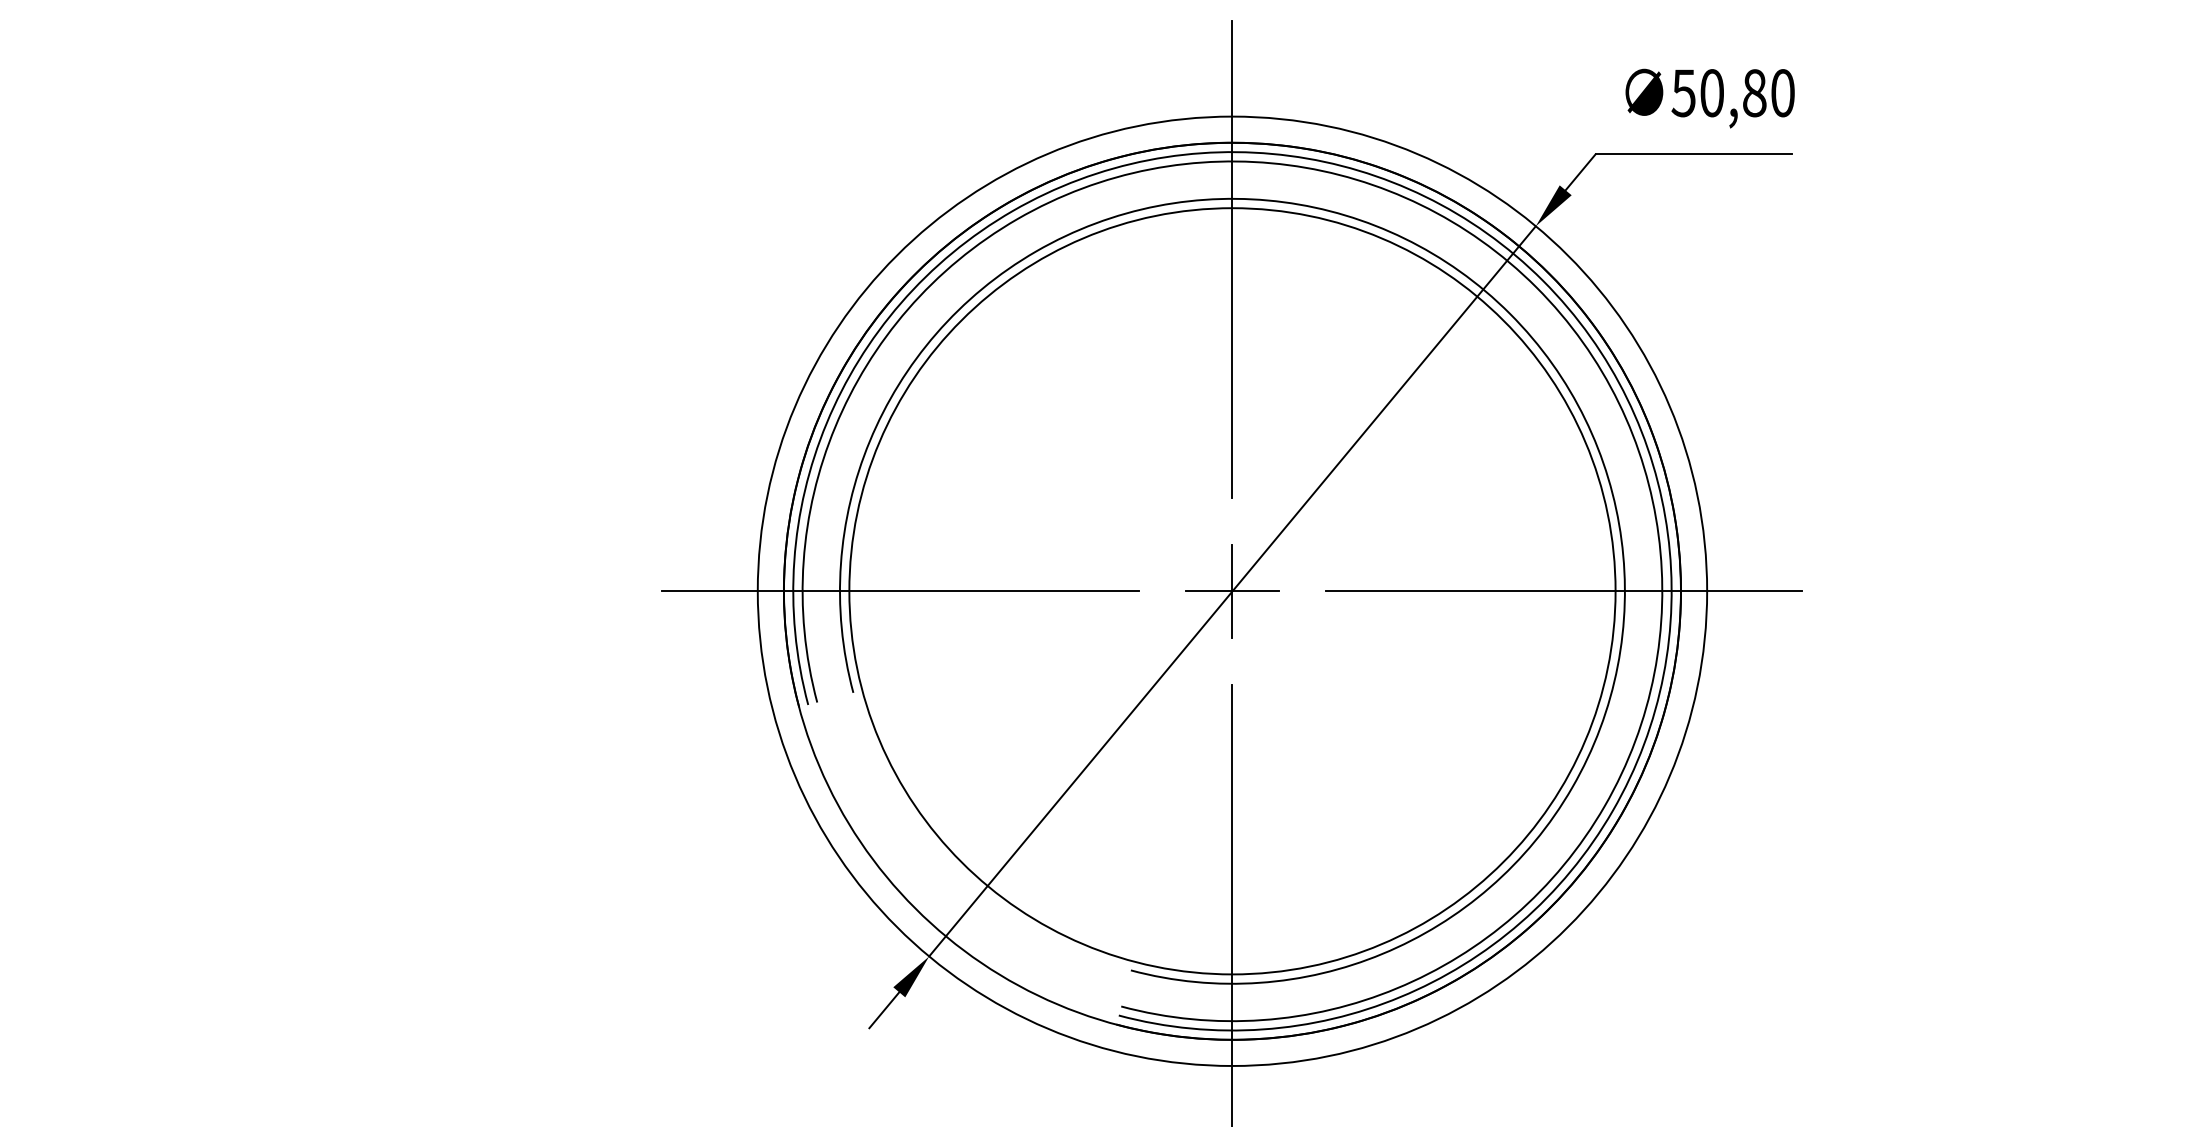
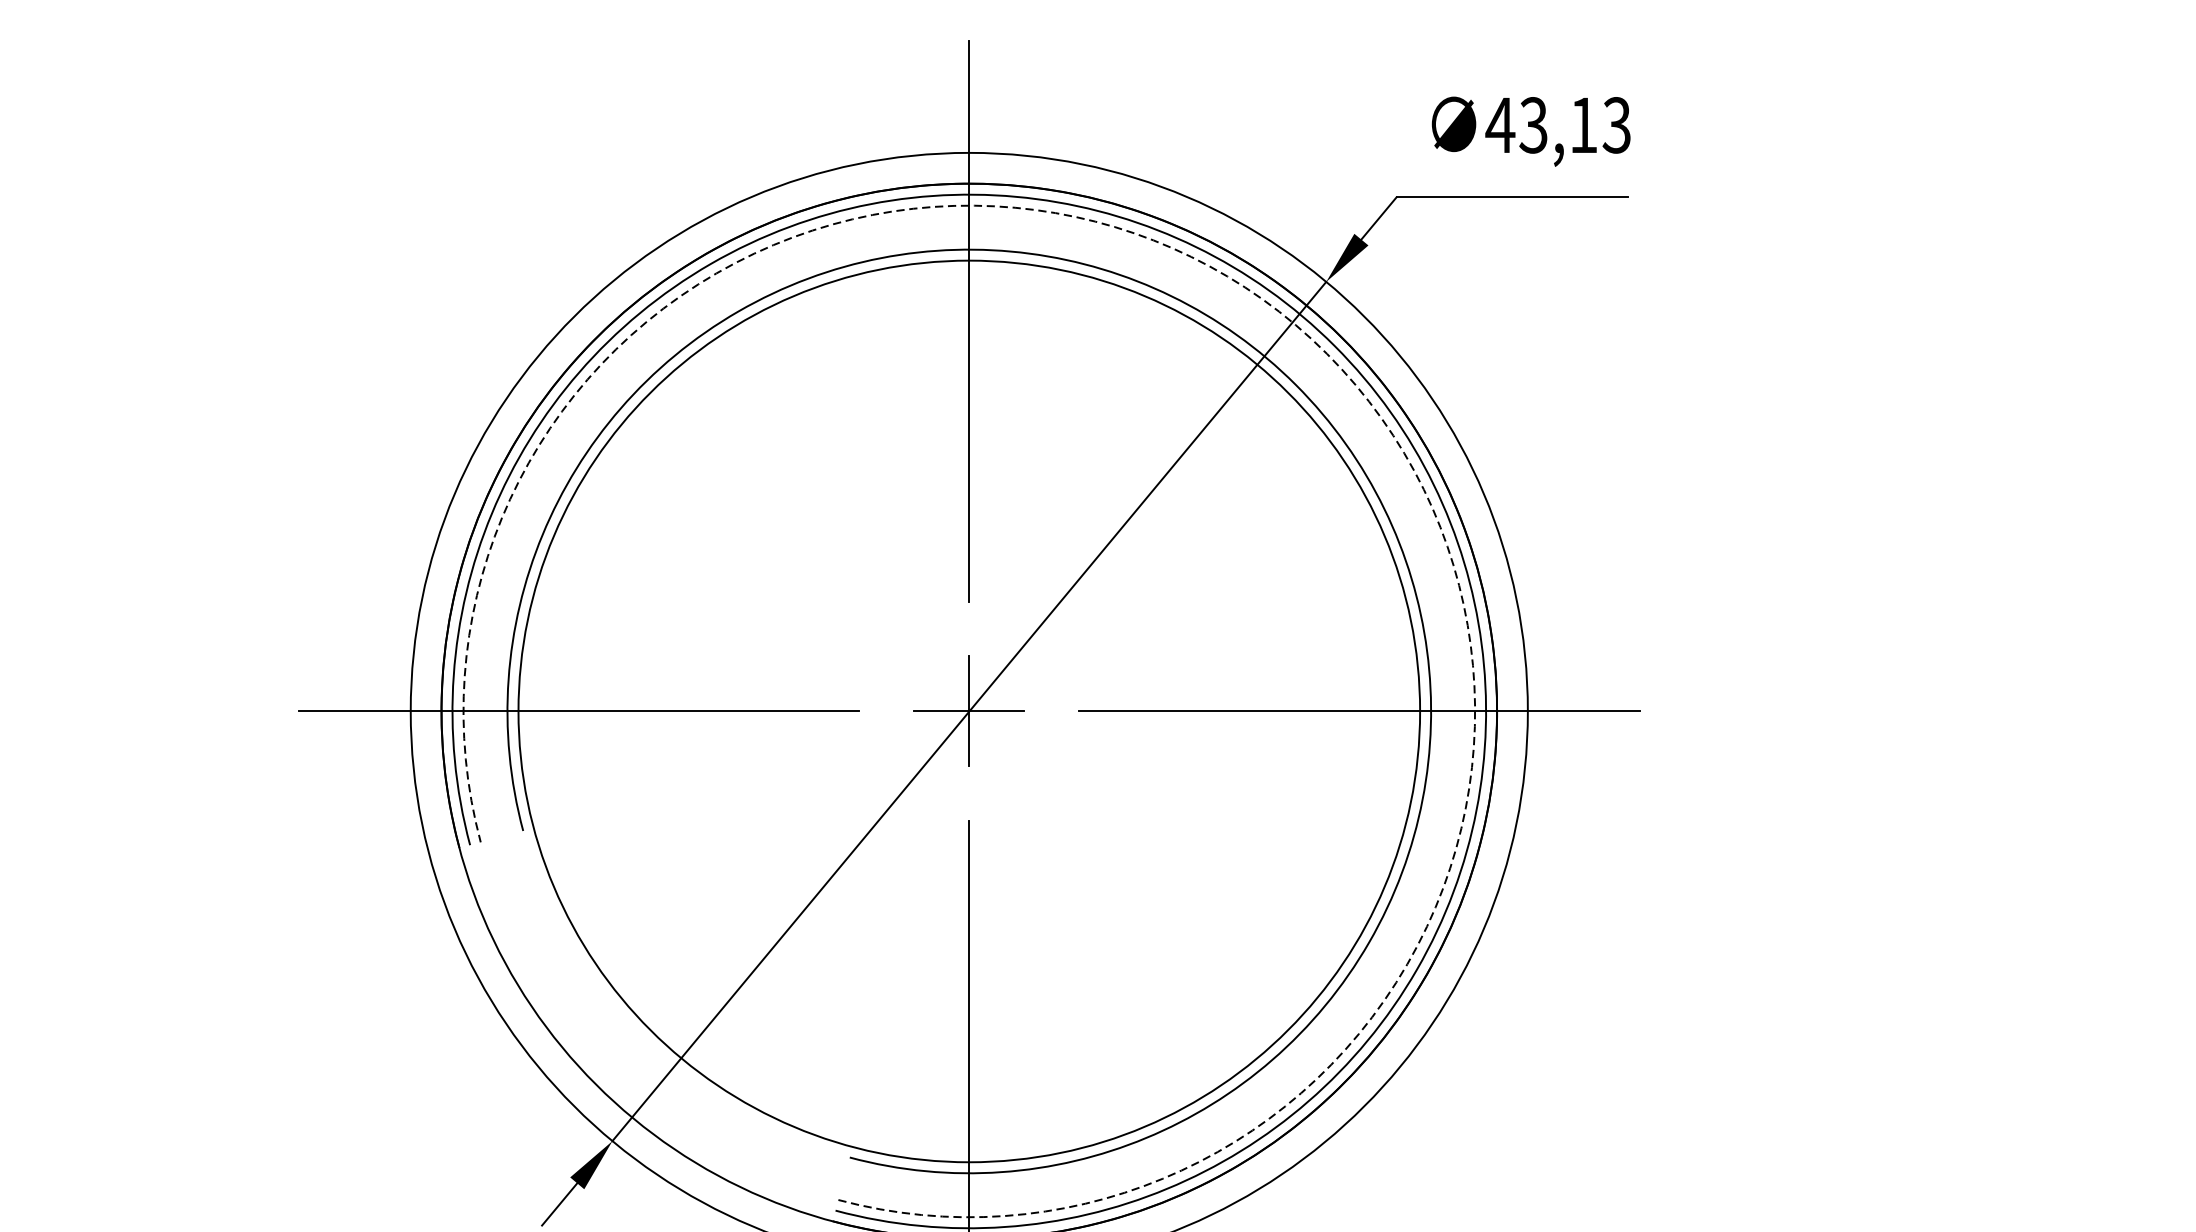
text: (1732, 93) -> (1557, 125), 50,80 -> 43,13
arc: (1536, 287) -> (1327, 353), solid -> dashed

